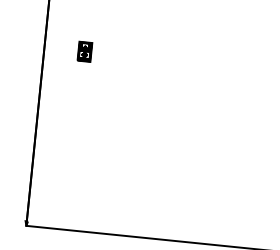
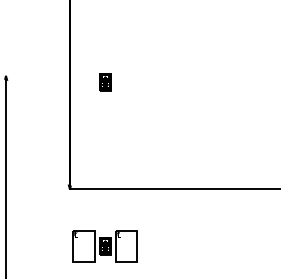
part: (84, 52) -> (105, 82), moved

